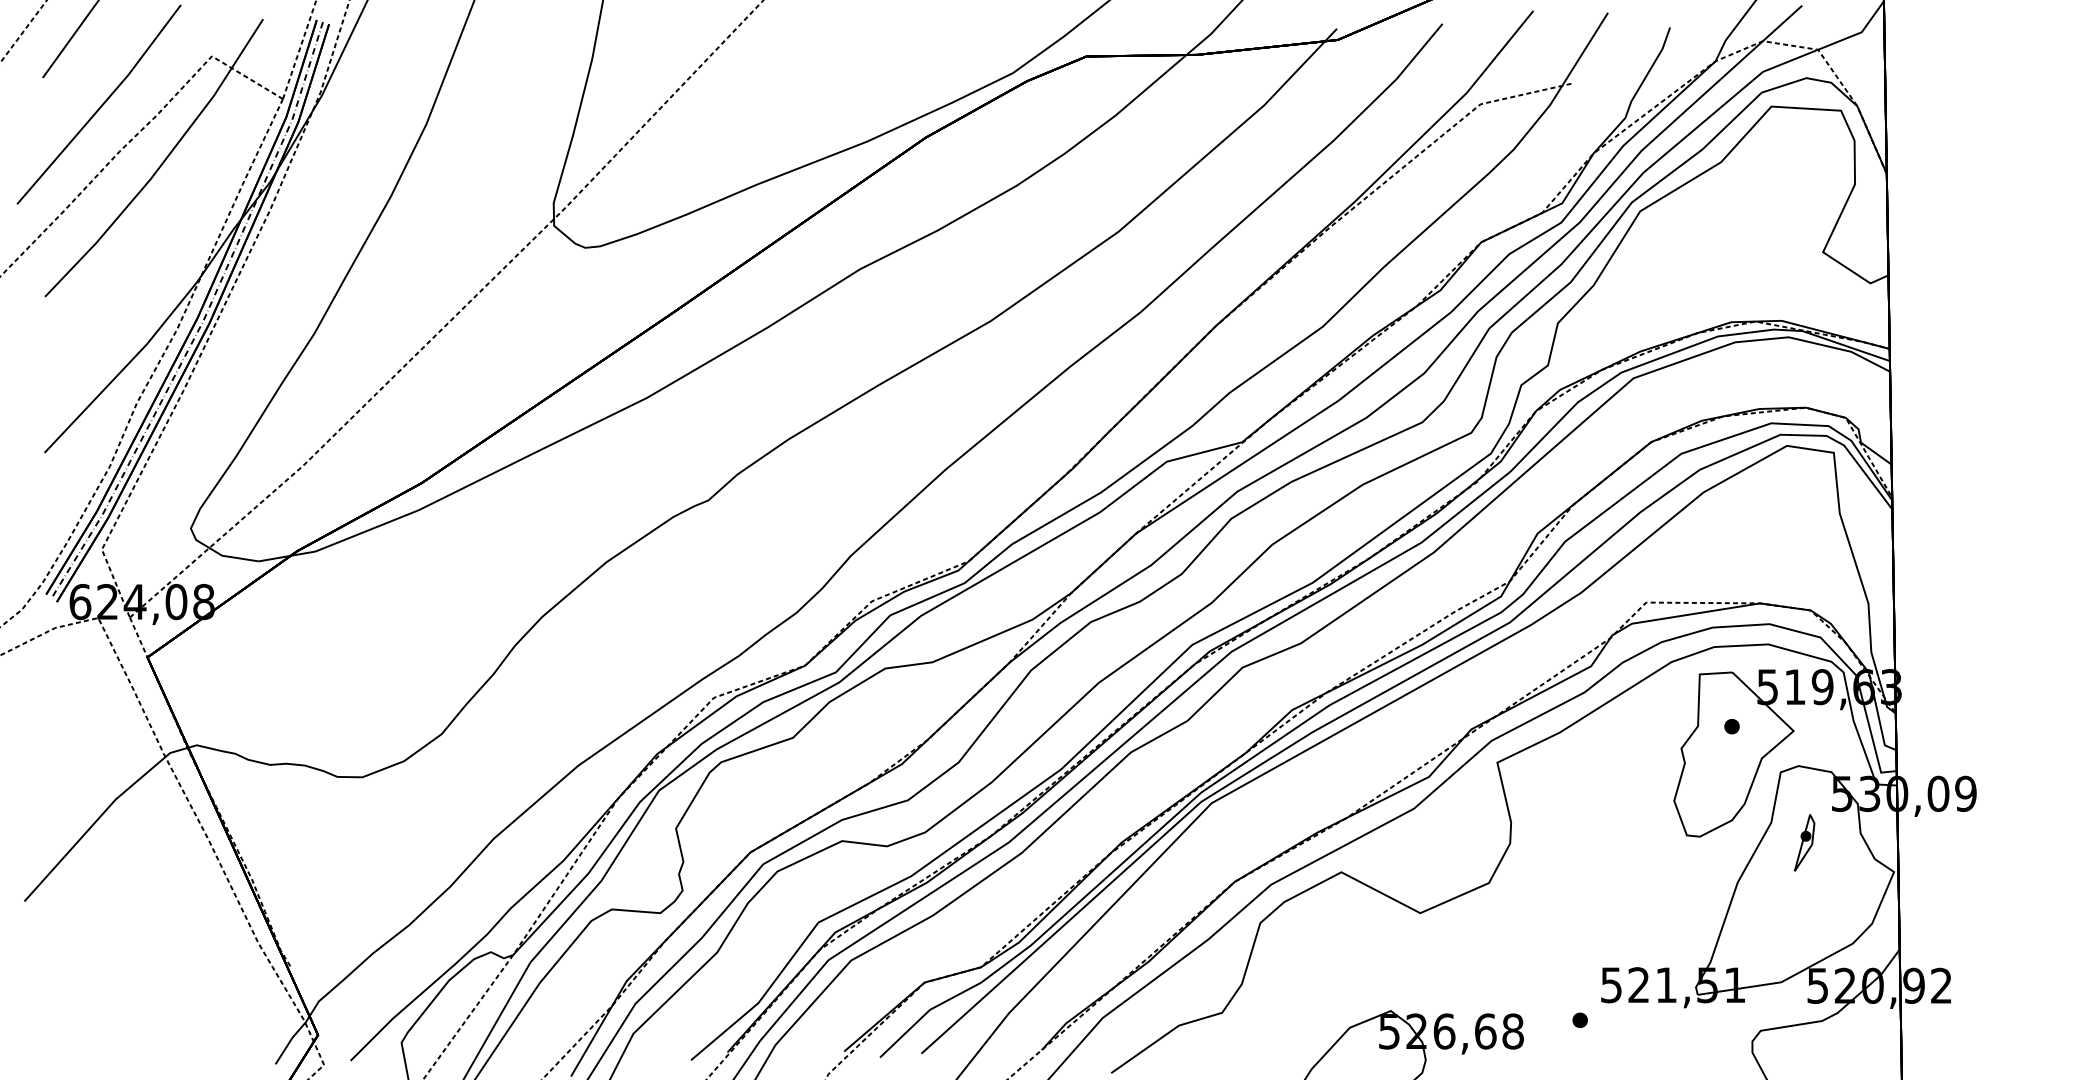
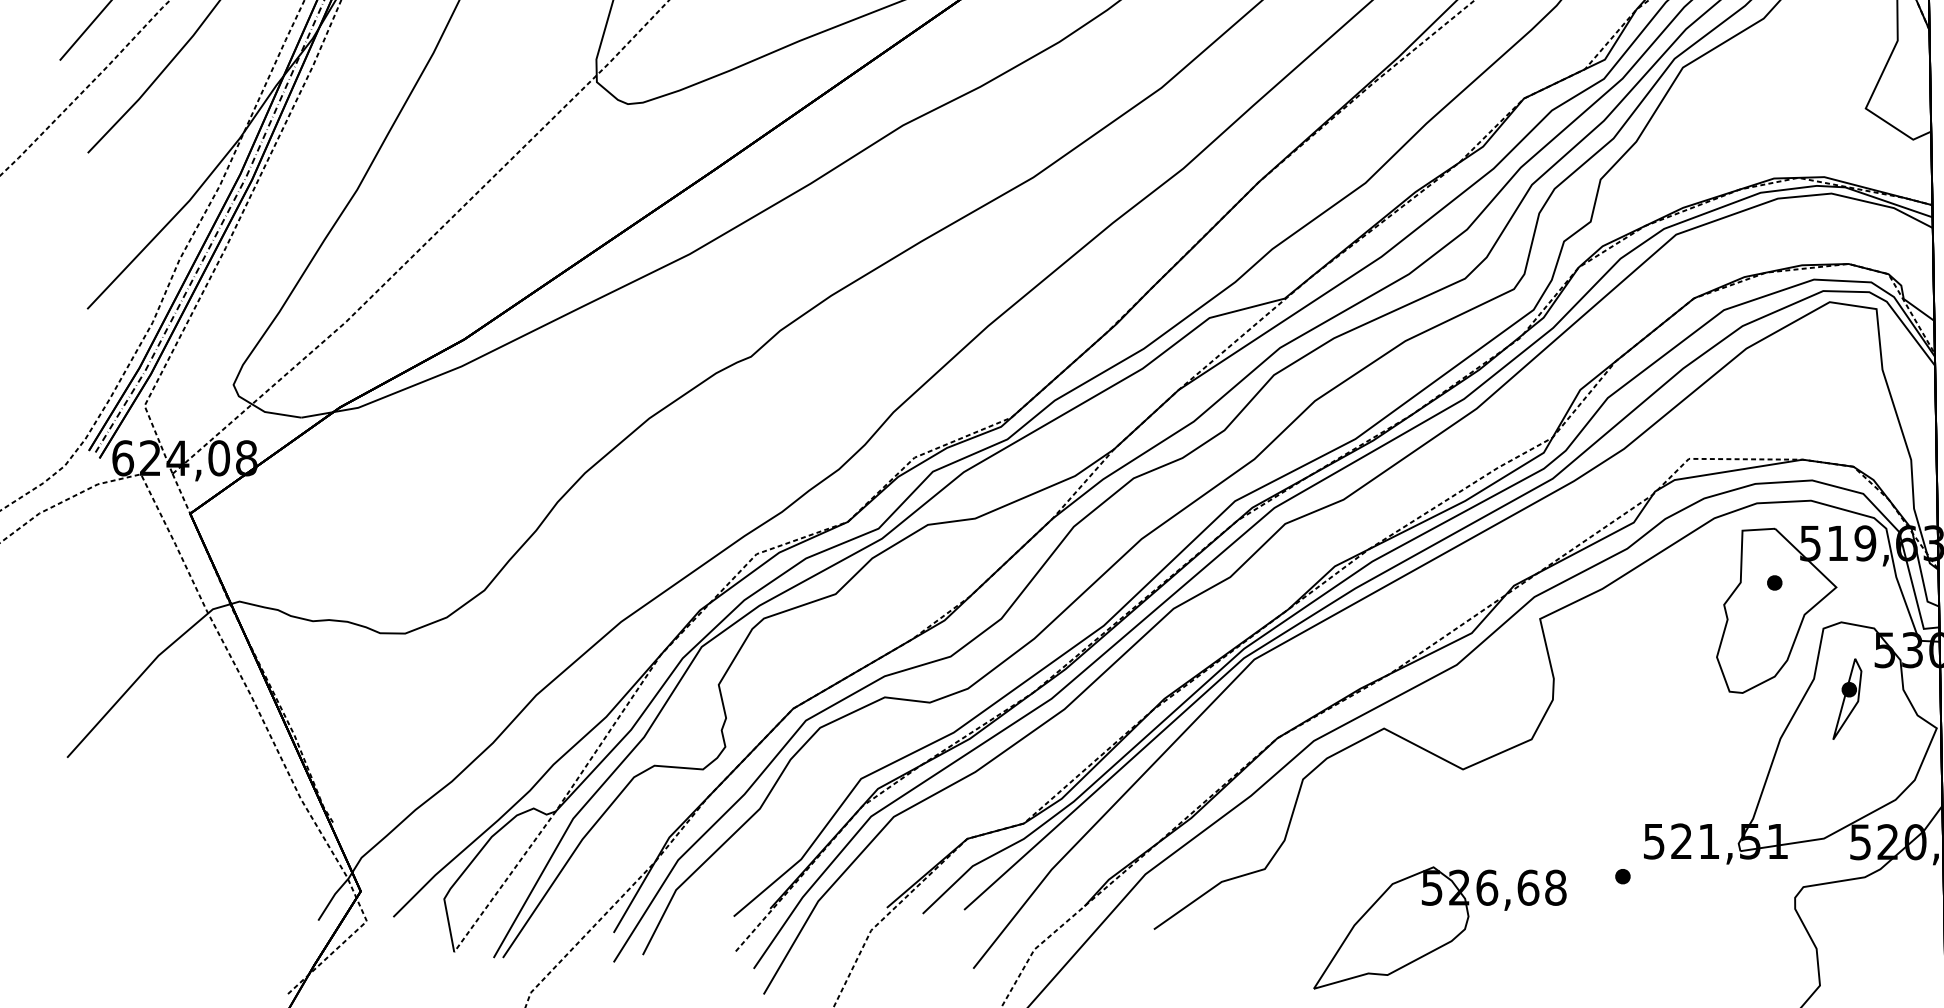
part: (1804, 842) -> (1847, 698), size x1.43

